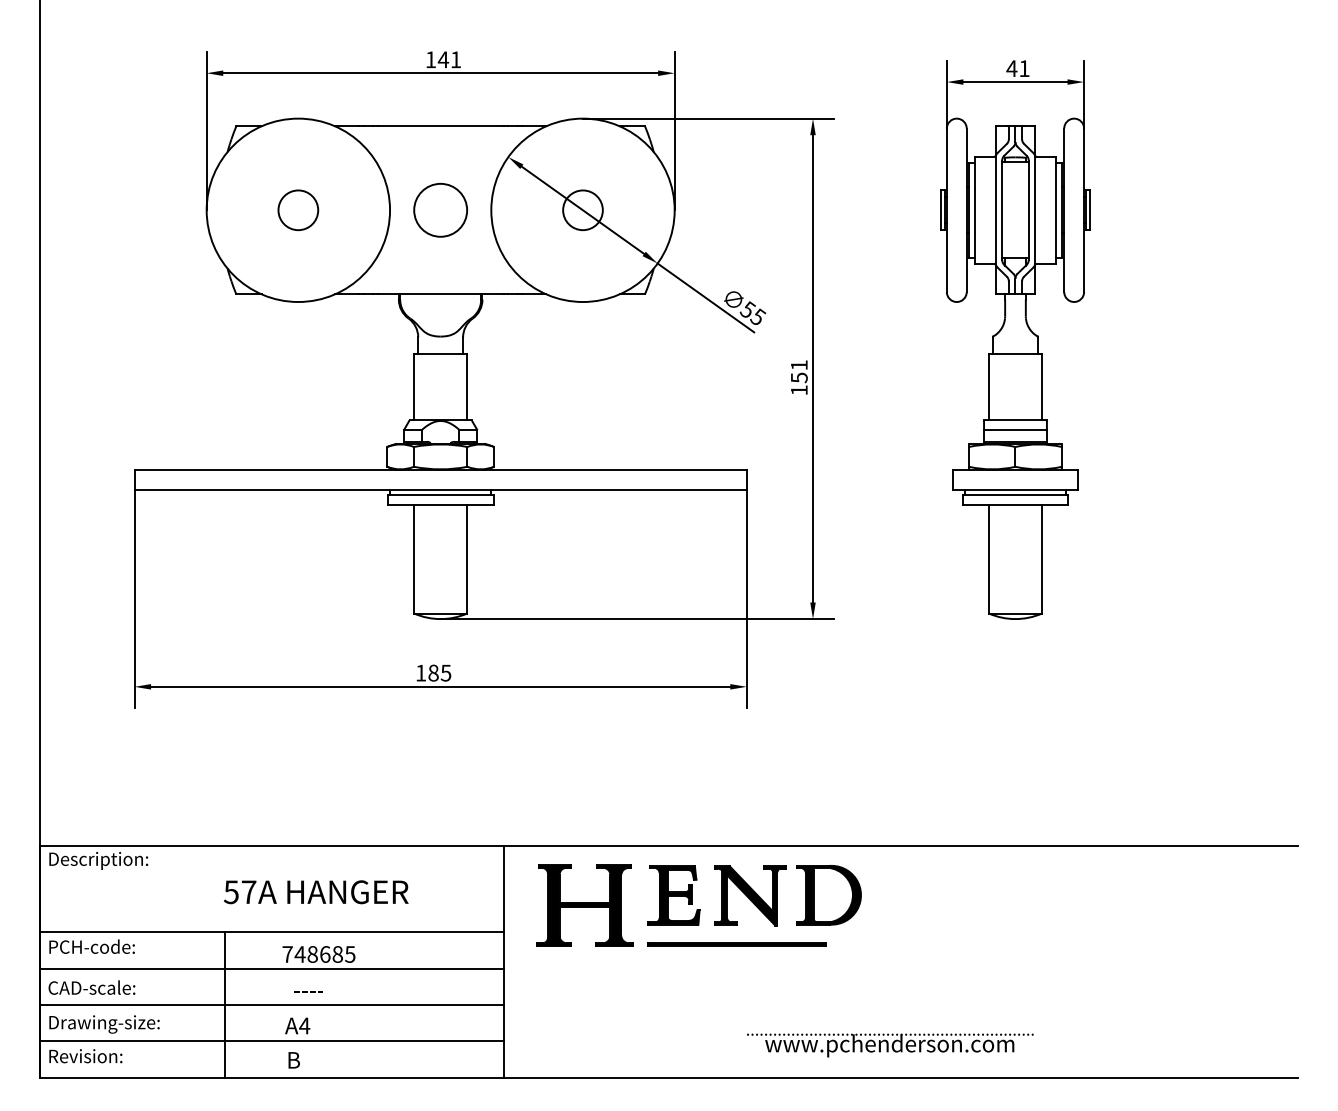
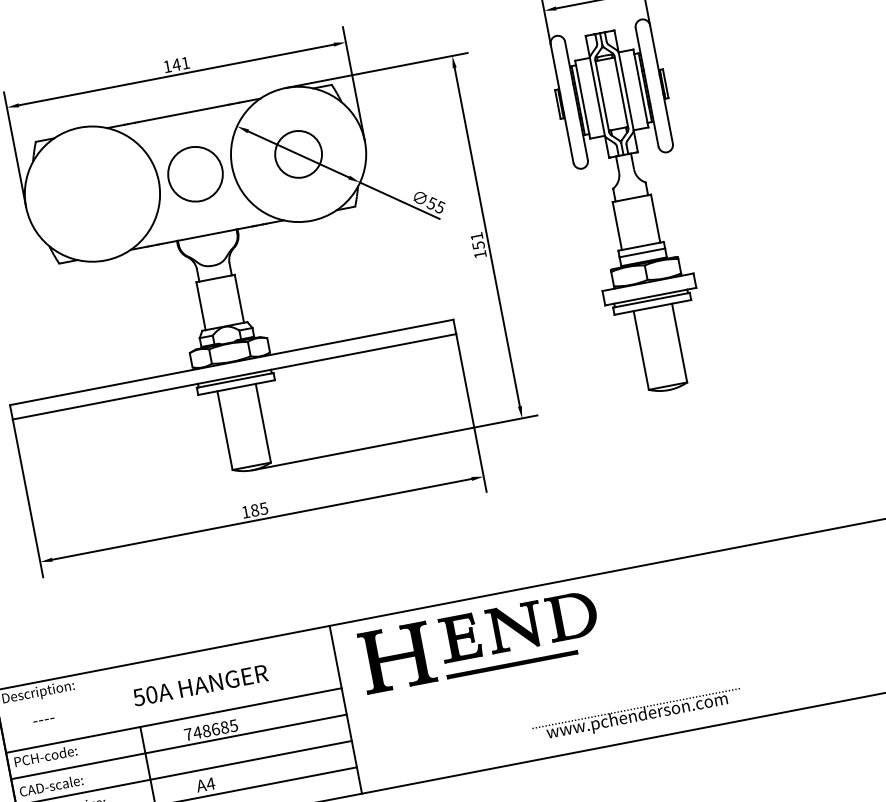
circle: (440, 209) -> (195, 173), size x1.4
circle: (298, 210) -> (92, 194), removed
circle: (582, 210) -> (298, 154), size x1.6
text: (249, 892) -> (152, 694), 57A -> 50A
text: (308, 991) -> (43, 719), moved

